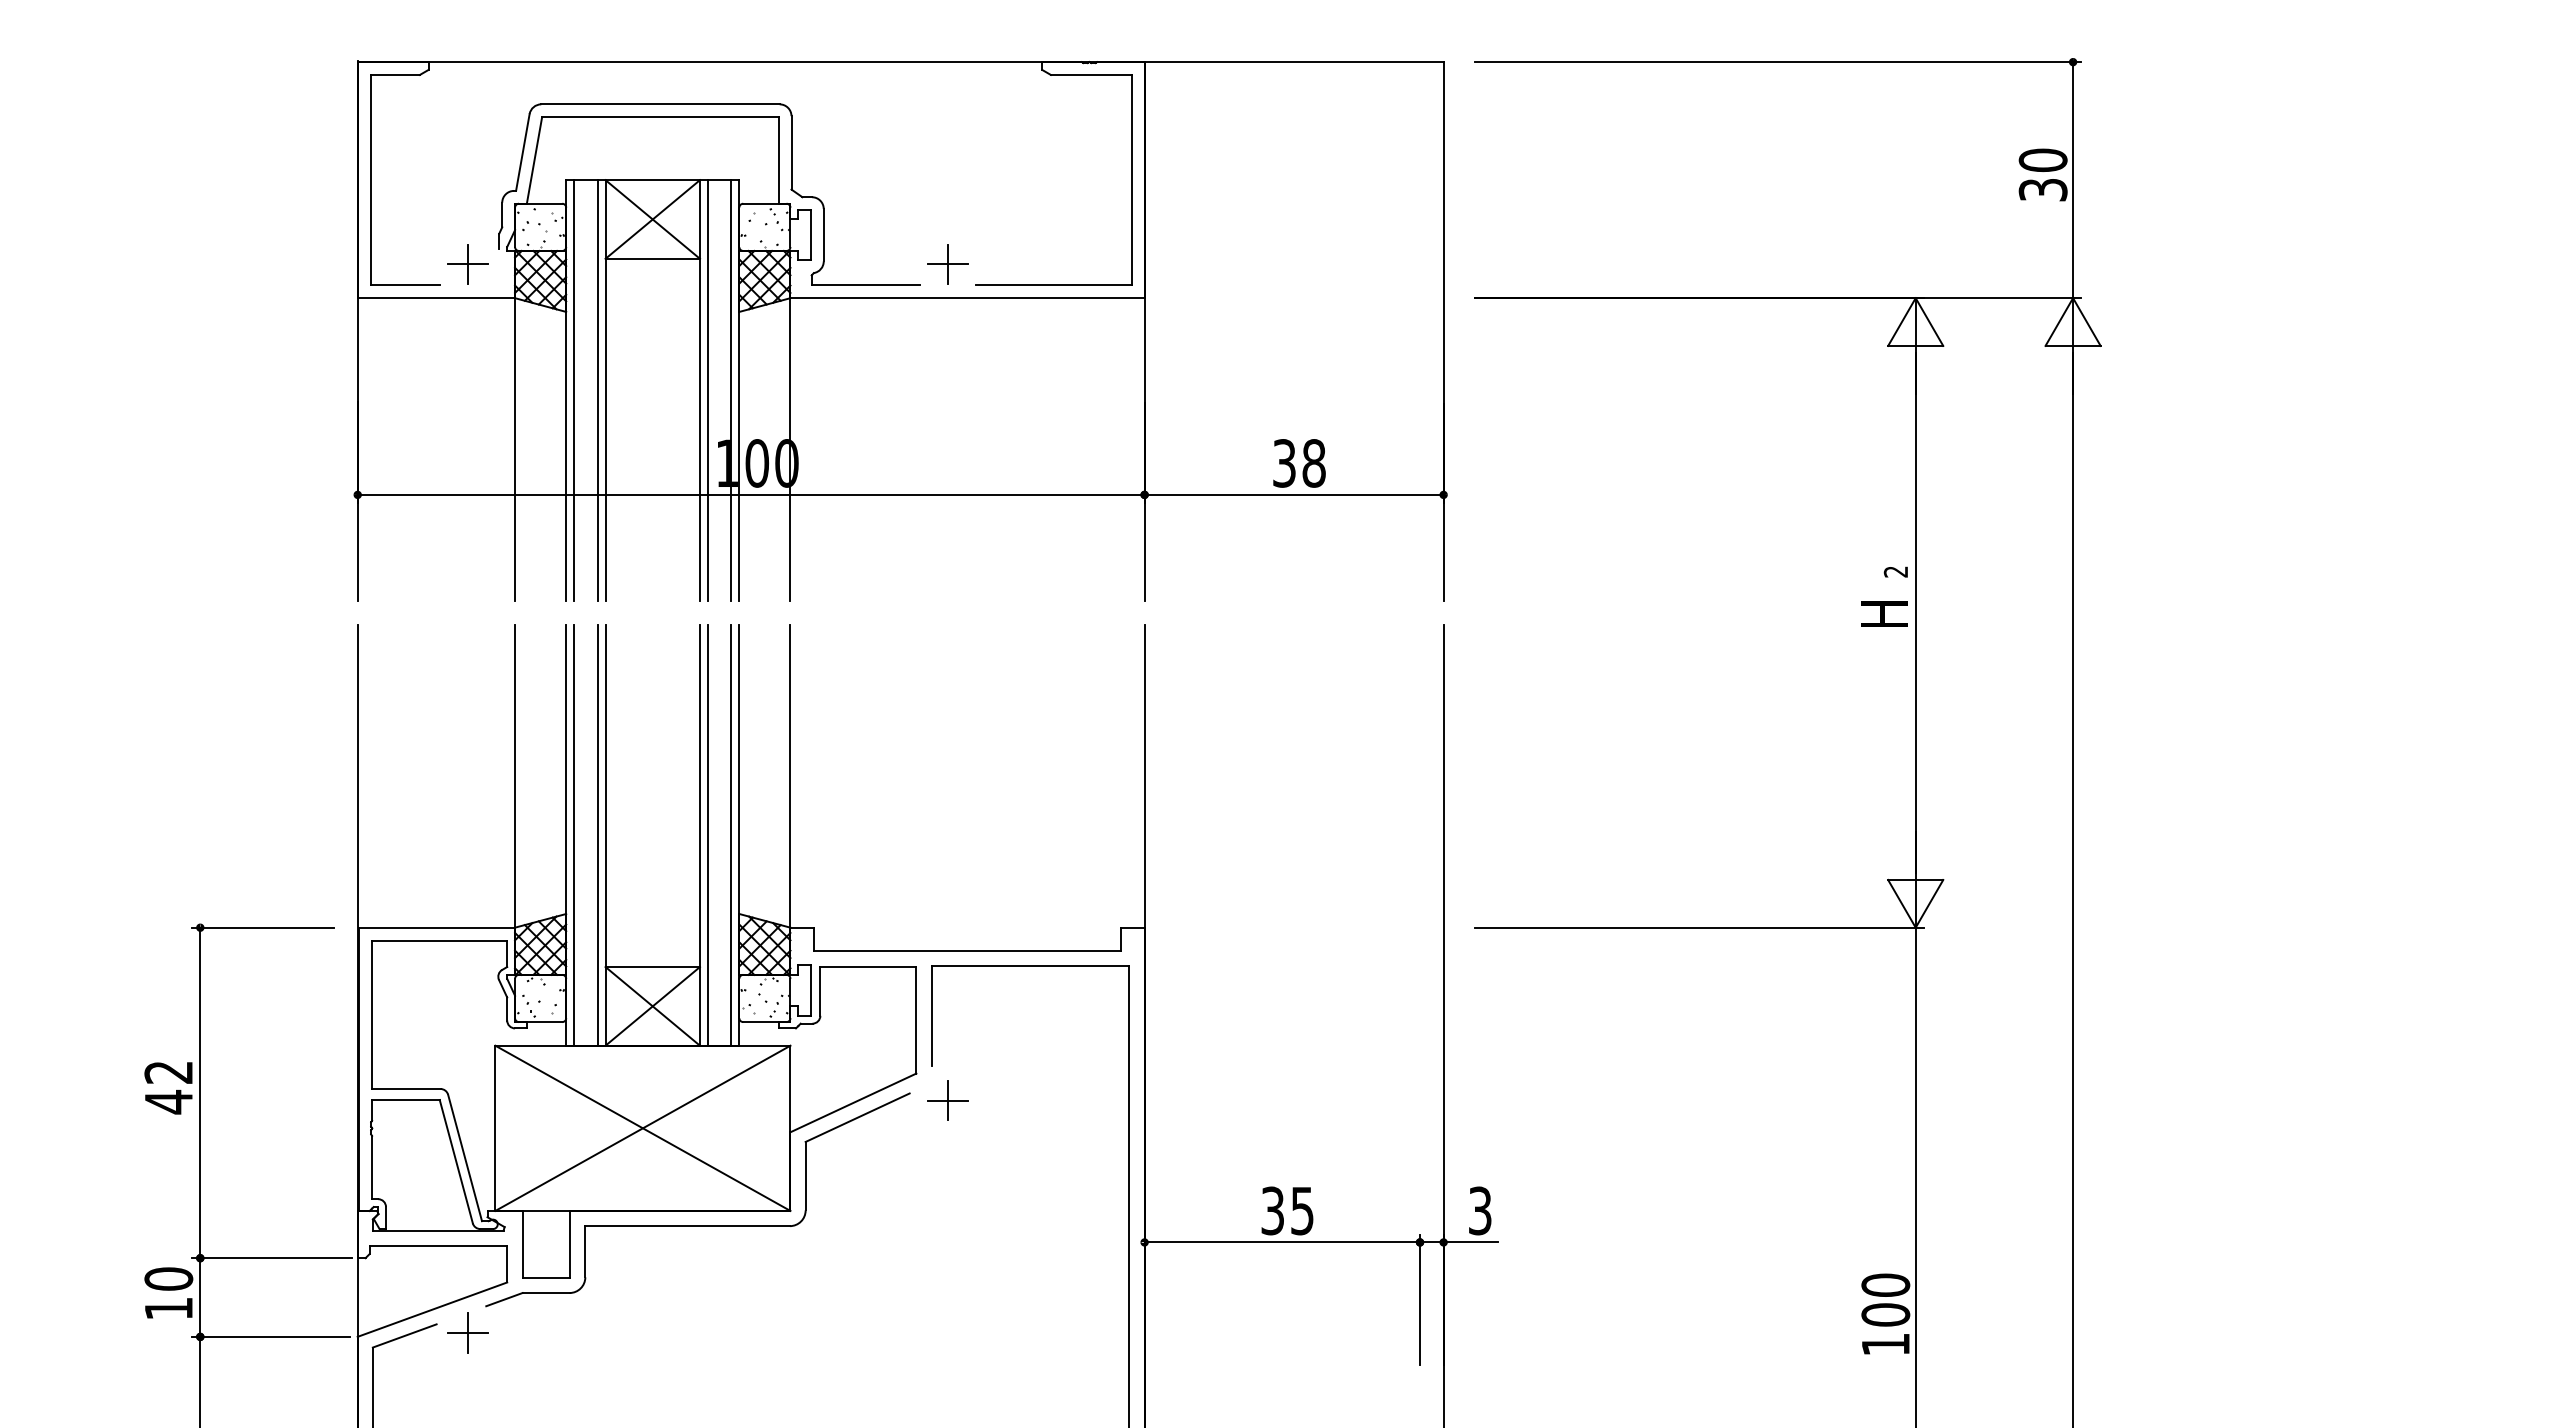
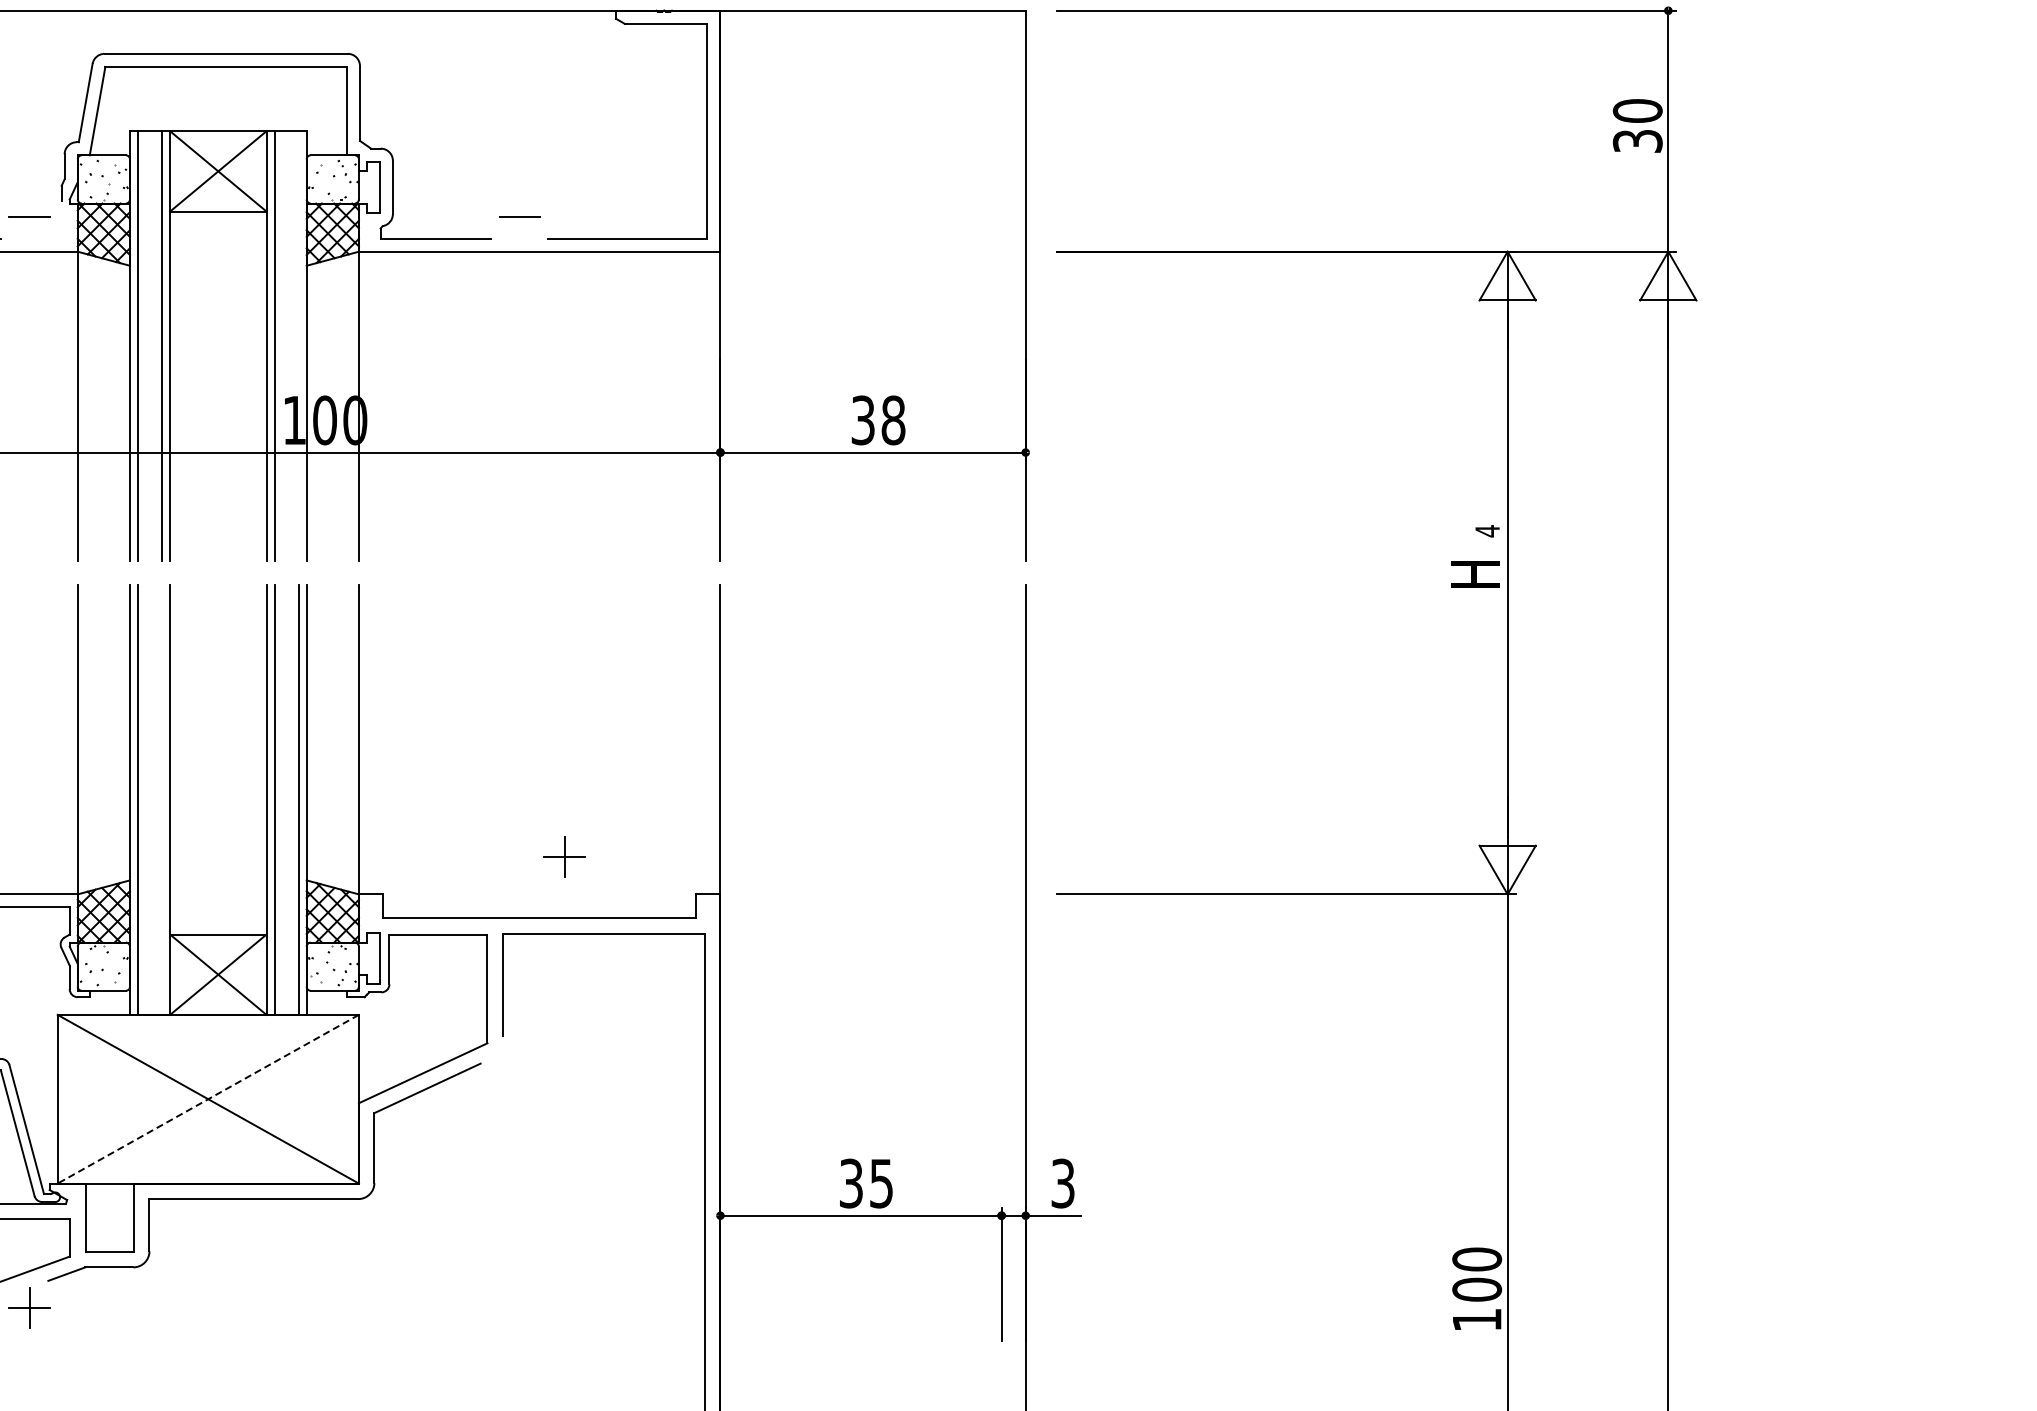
line: (467, 264) -> (29, 217), removed
line: (947, 264) -> (519, 217), removed
line: (731, 390) -> (298, 345), removed
text: (1895, 571) -> (1487, 530), 2 -> 4
line: (597, 834) -> (161, 799), removed
part: (947, 1100) -> (564, 856), moved
line: (642, 1128) -> (207, 1099), solid -> dashed

